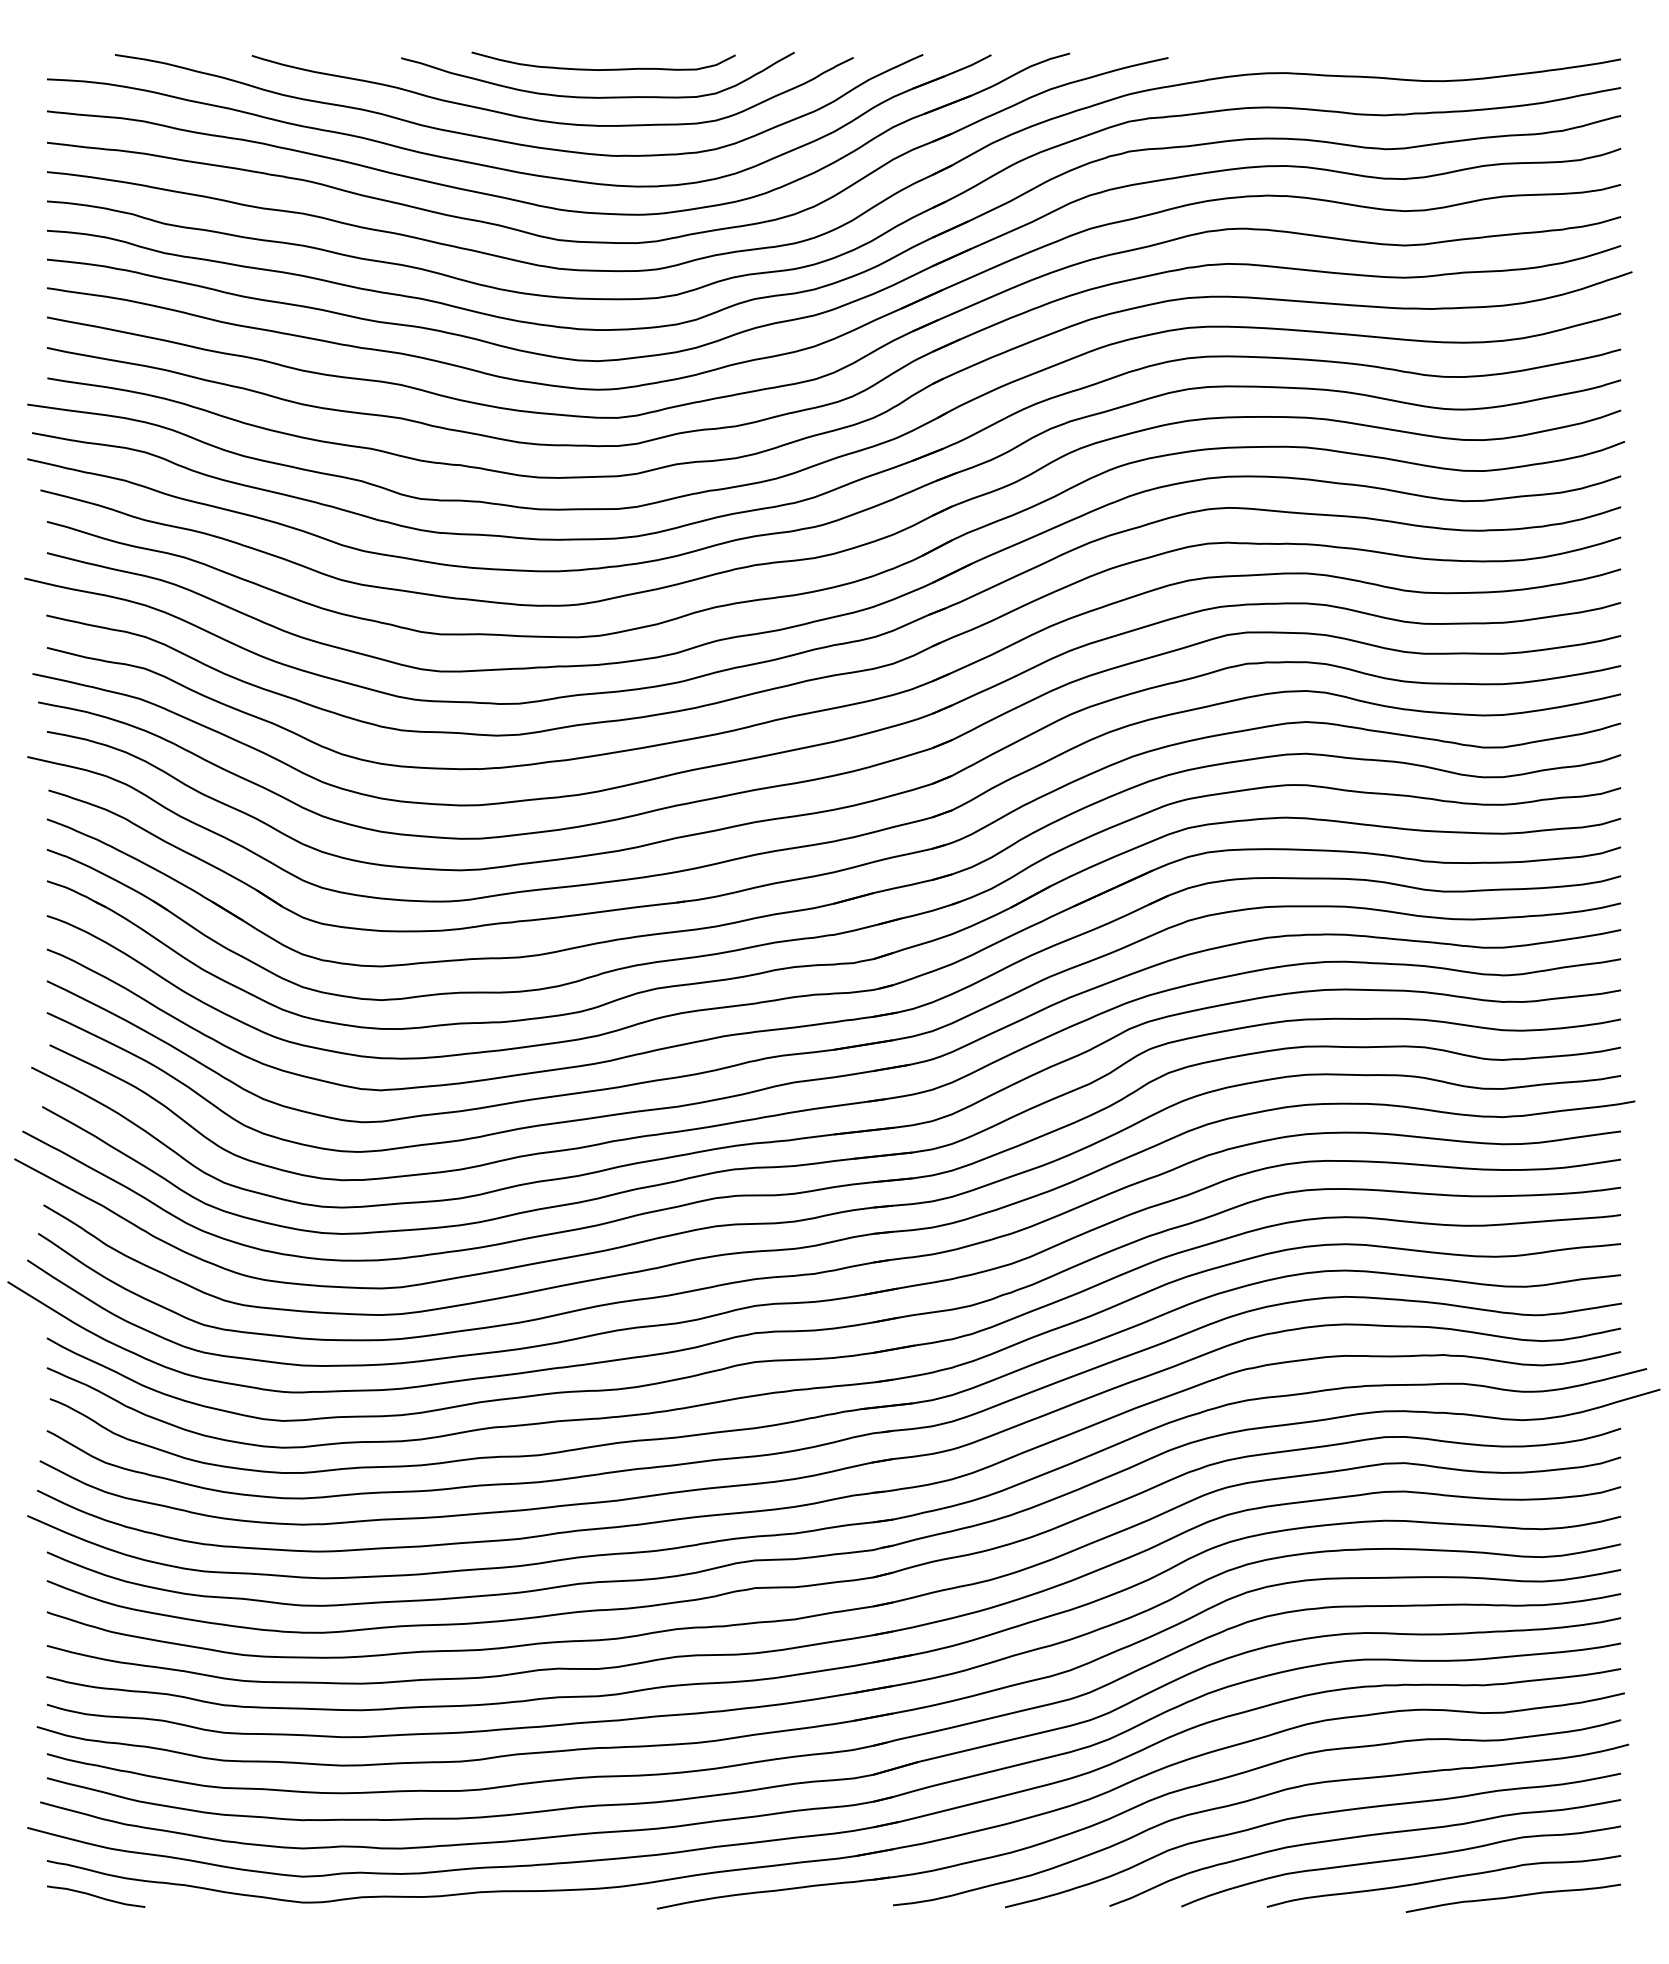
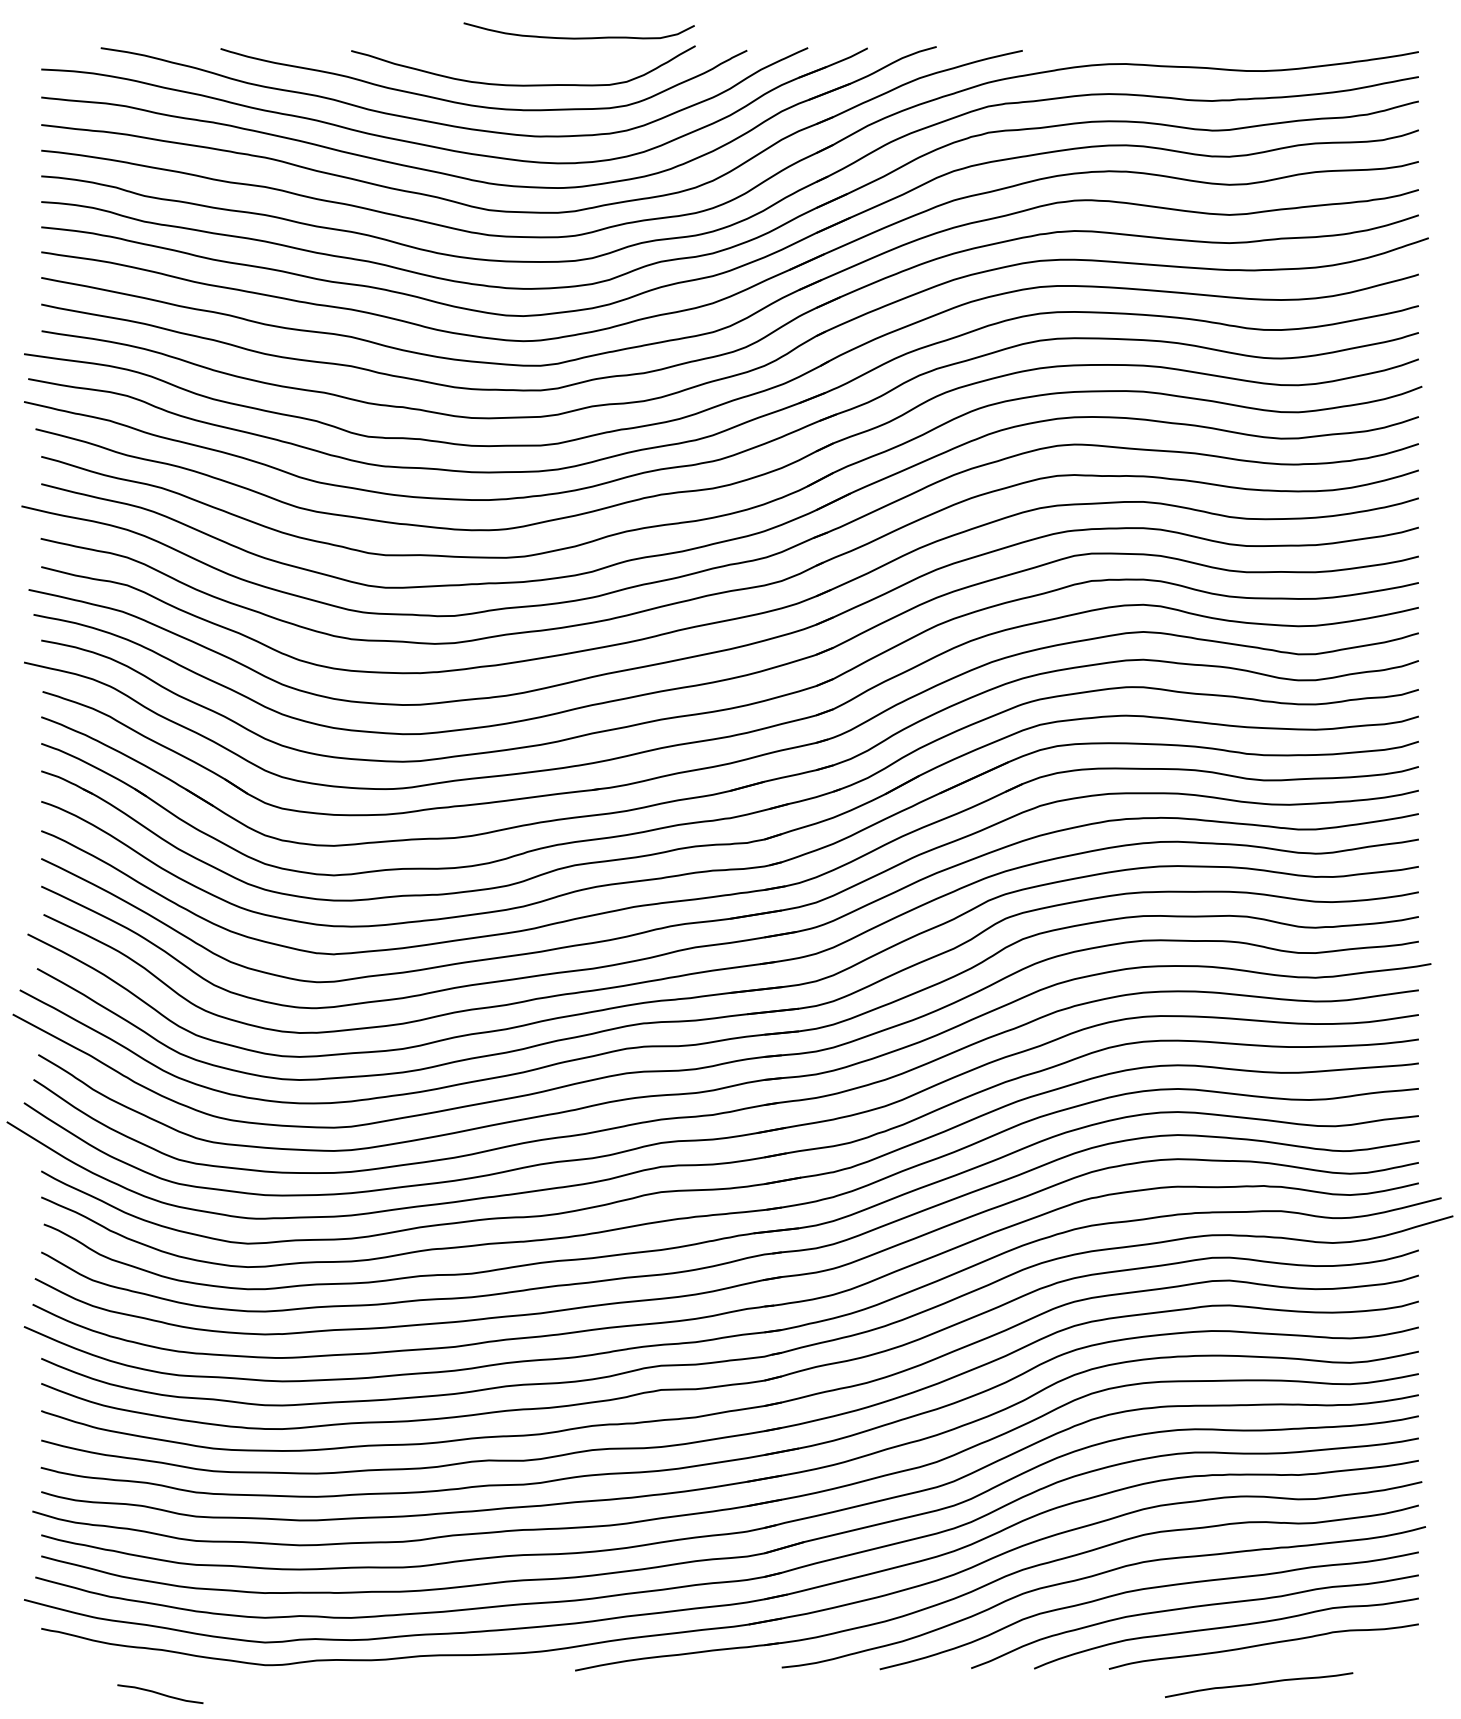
curve: (603, 69) -> (579, 38), moved
curve: (96, 1896) -> (160, 1694), moved
curve: (1512, 1897) -> (1258, 1684), moved

